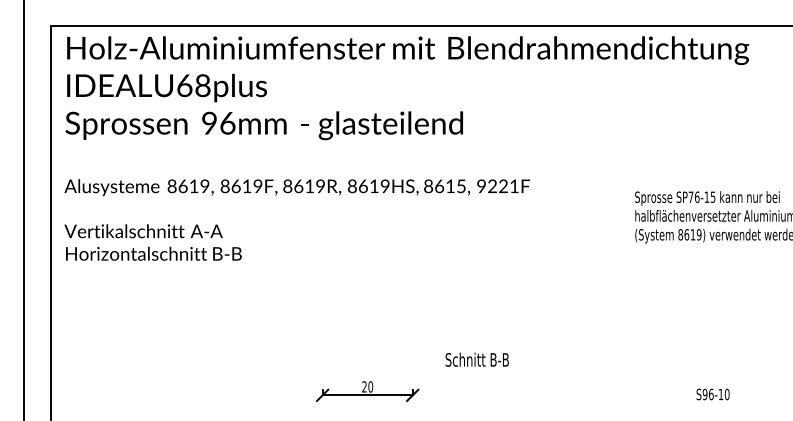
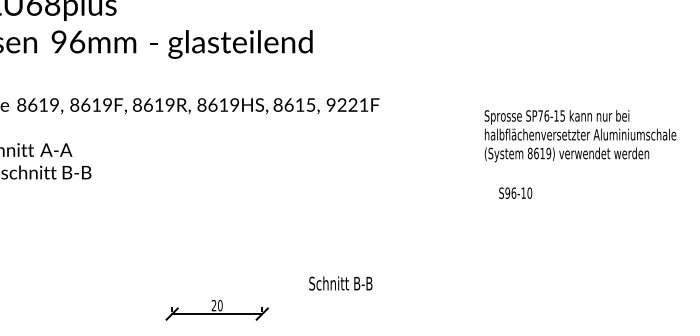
text: (476, 359) -> (340, 283), moved
text: (712, 394) -> (515, 193), moved

